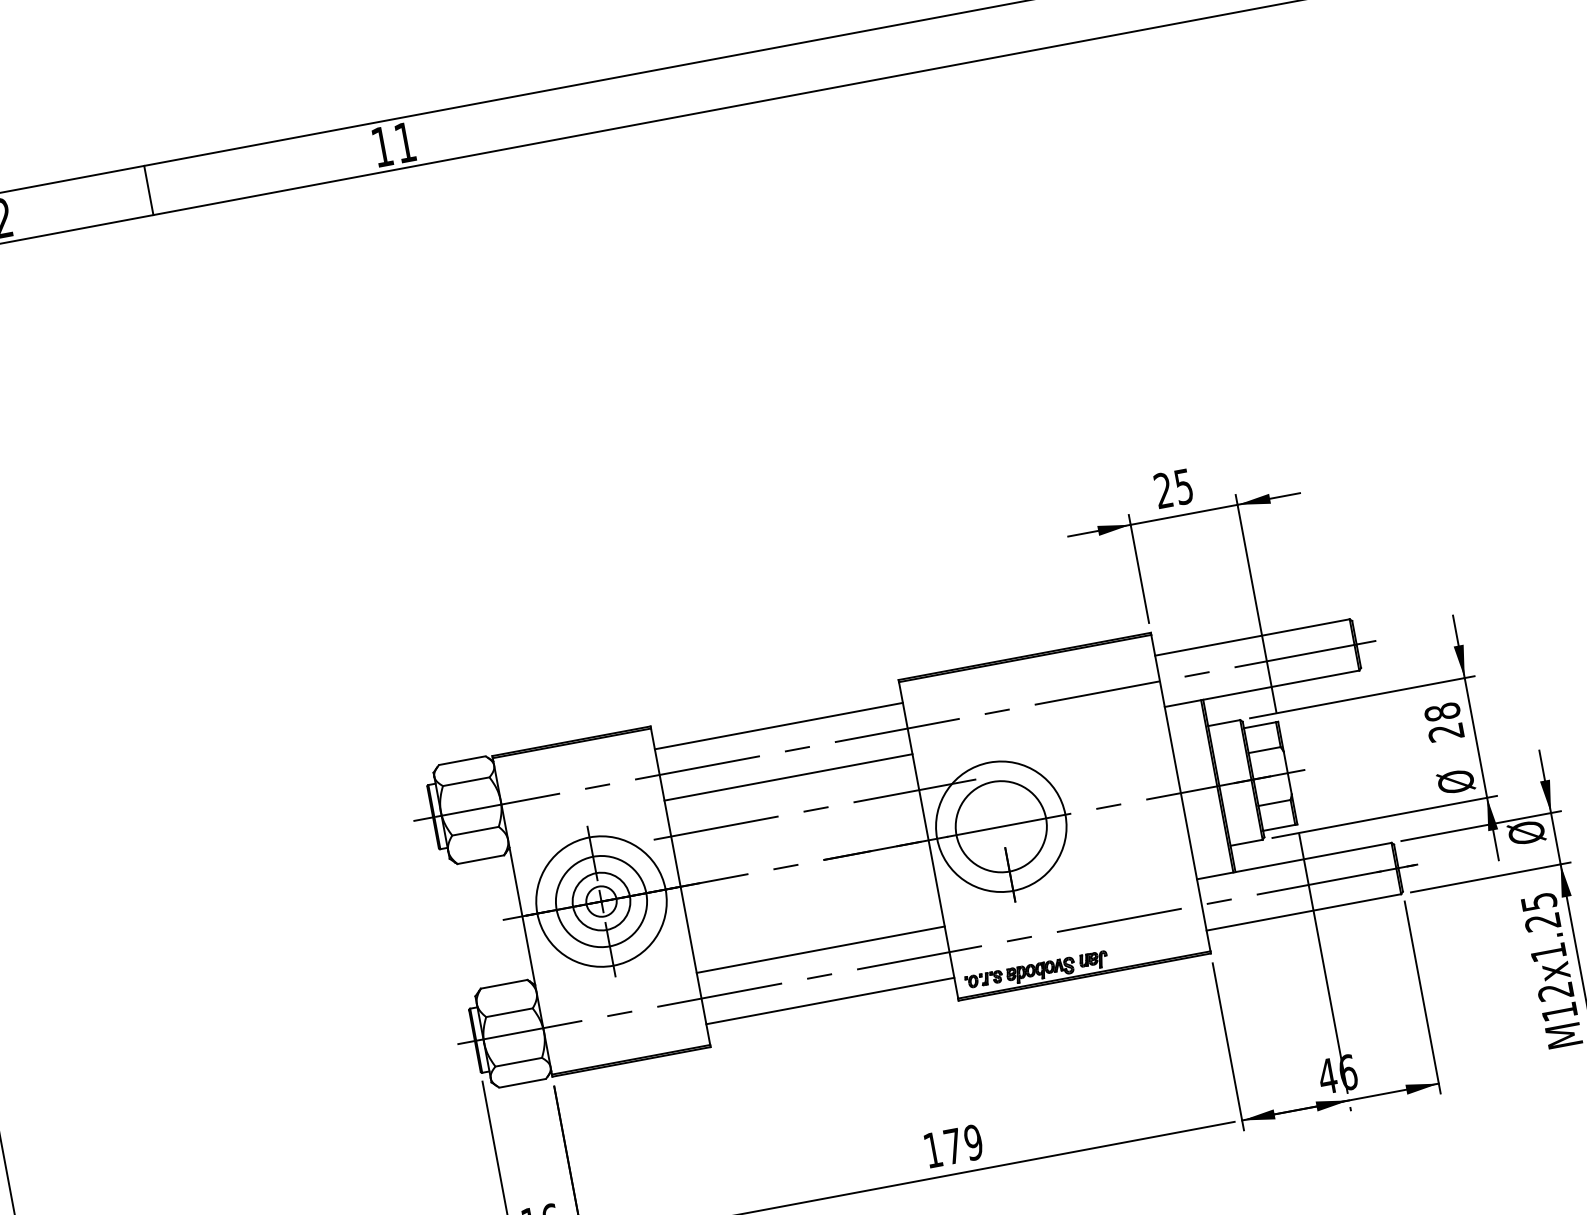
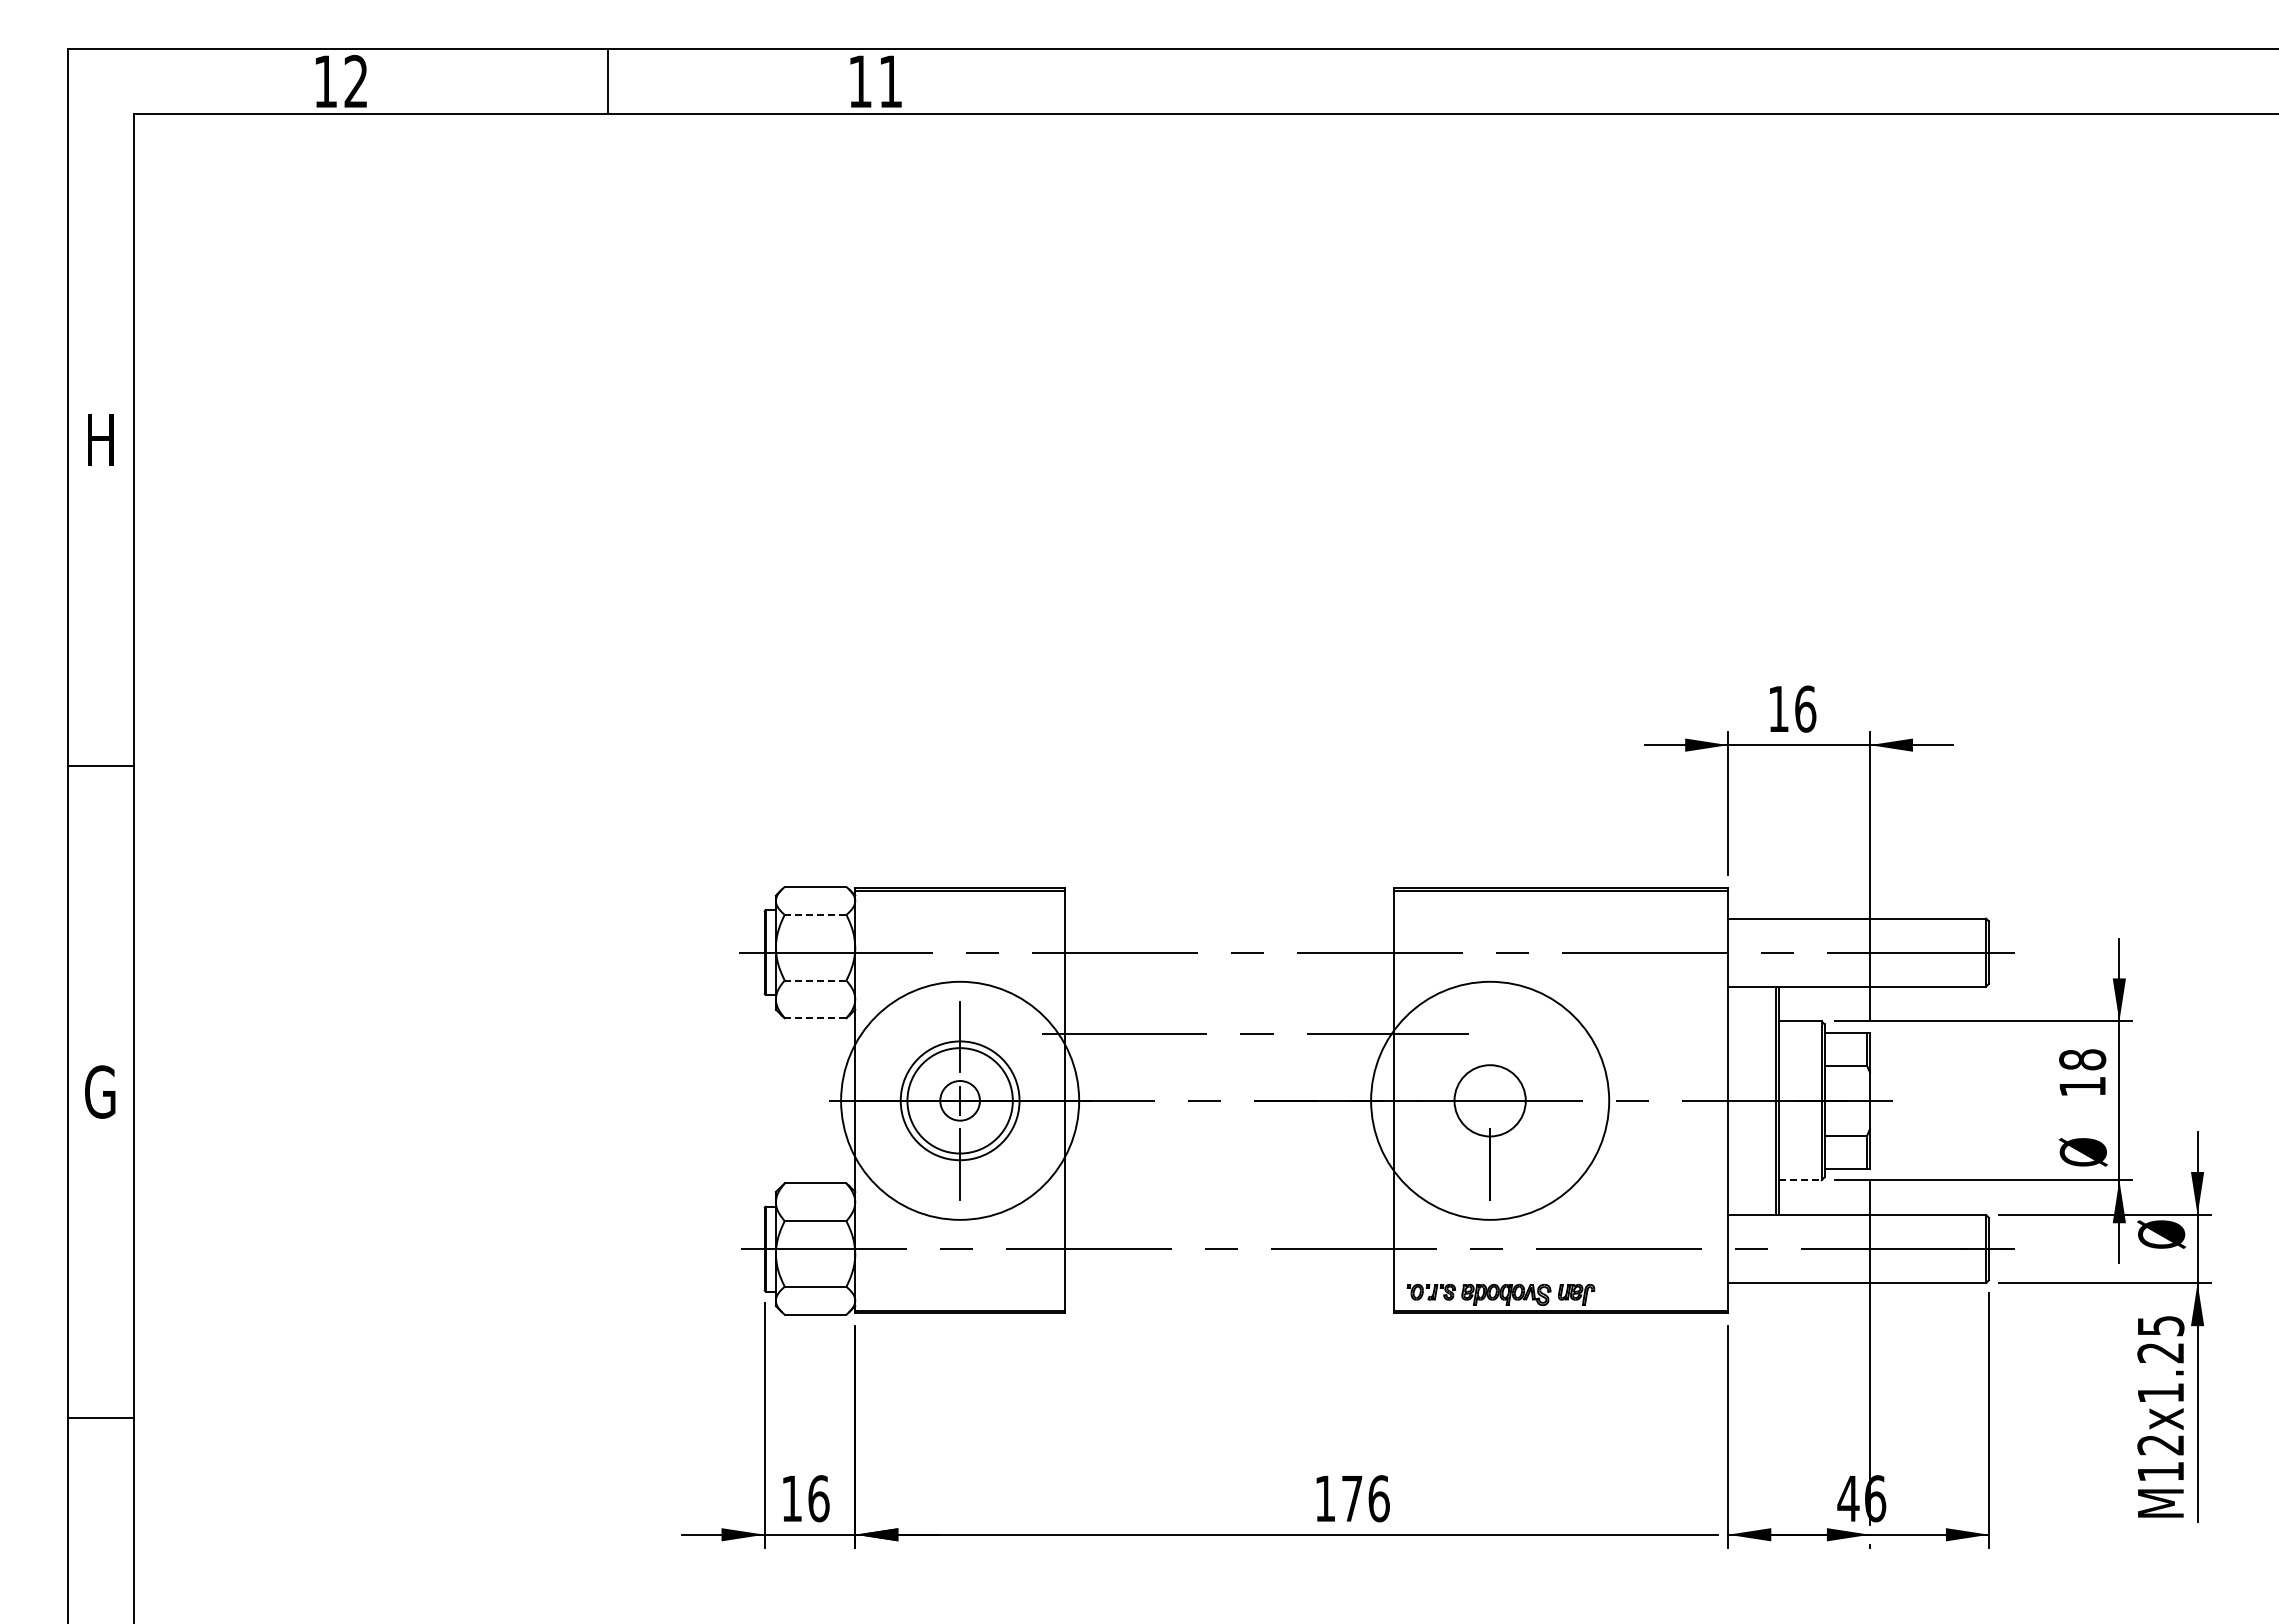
line: (148, 190) -> (607, 81), moved
text: (1173, 488) -> (1792, 708), 25 -> 16
line: (778, 726) -> (1229, 918), removed
text: (1446, 732) -> (2082, 1086), 28 -> 18
line: (788, 777) -> (1229, 986), removed
line: (466, 781) -> (815, 914), solid -> dashed
circle: (1000, 826) -> (1489, 1100), size x0.6
circle: (1001, 826) -> (1490, 1100), size x1.4
line: (475, 831) -> (815, 980), solid -> dashed
line: (1247, 842) -> (1801, 1180), solid -> dashed
line: (480, 859) -> (815, 1018), solid -> dashed
circle: (600, 901) -> (959, 1100), size x1.4
circle: (601, 901) -> (960, 1100), size x1.4
line: (820, 950) -> (1229, 1215), removed
line: (830, 1001) -> (1229, 1283), removed
text: (973, 1142) -> (1378, 1498), 179 -> 176

